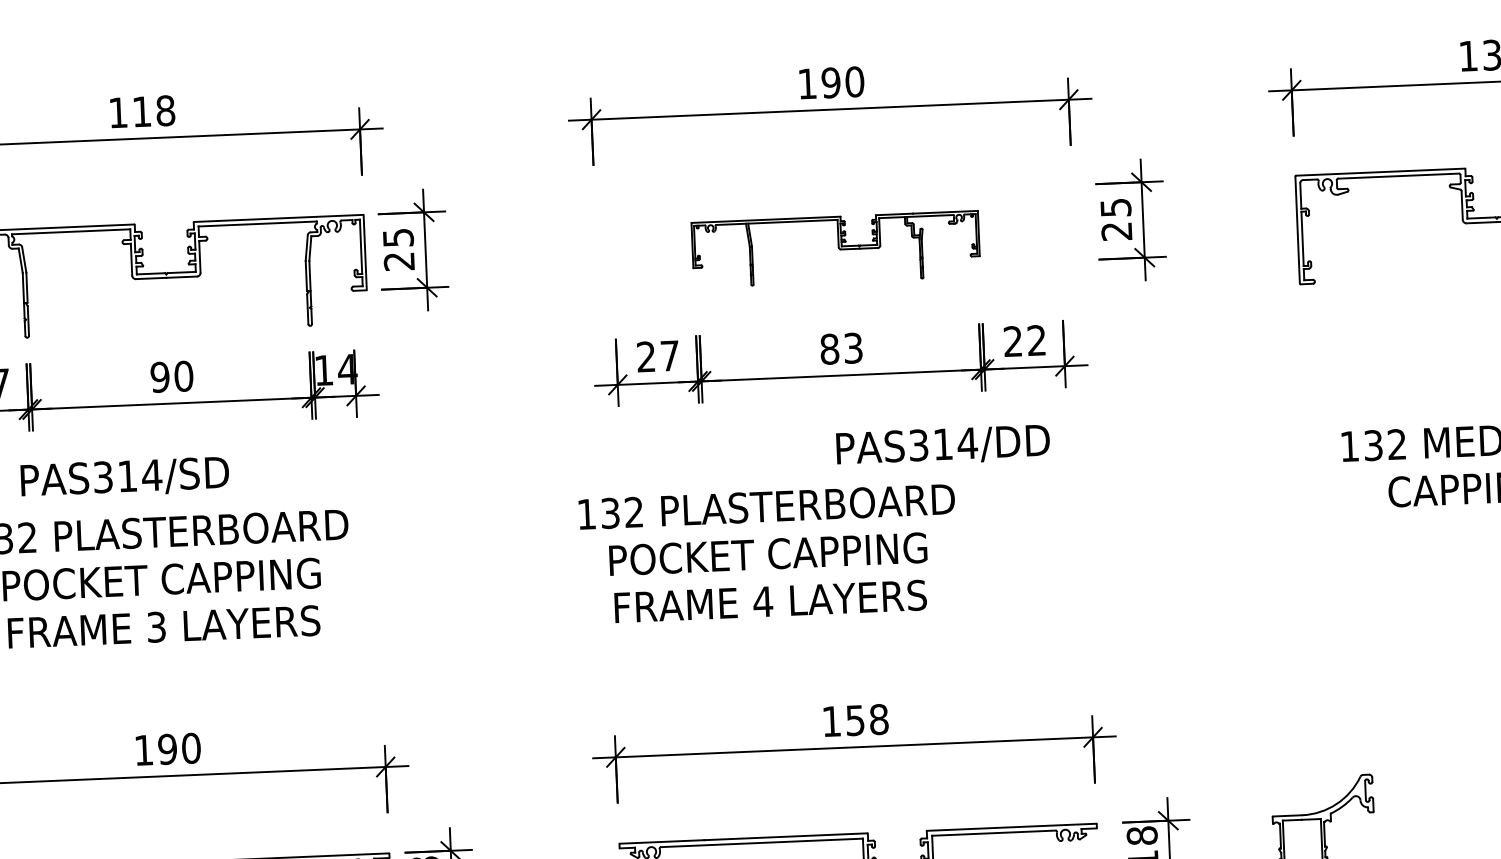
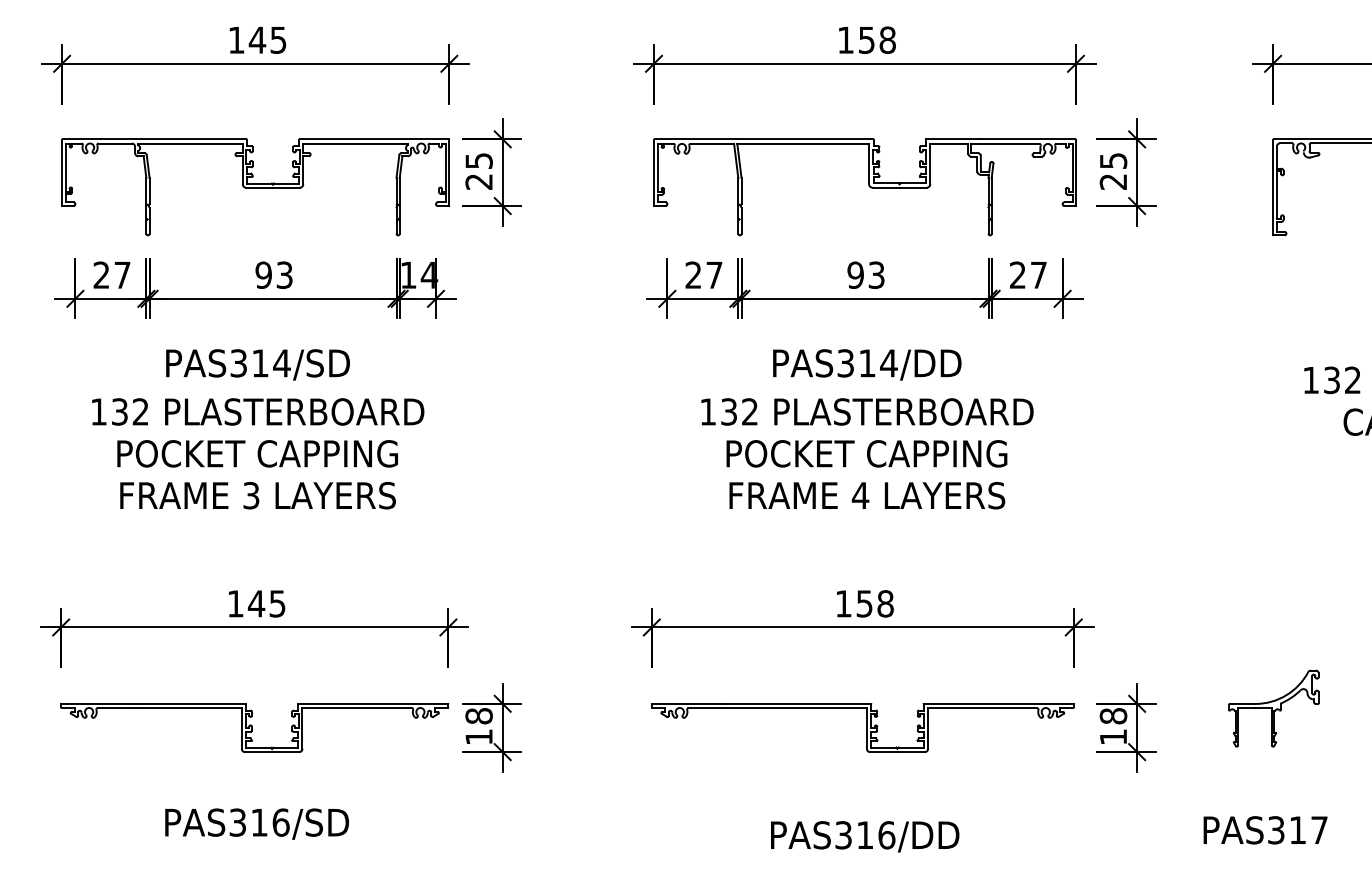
text: (843, 81) -> (877, 39), 190 -> 158
text: (153, 110) -> (267, 39), 118 -> 145
part: (835, 249) -> (864, 187), size x1.67
text: (1036, 339) -> (1038, 274), 22 -> 27
text: (829, 348) -> (855, 274), 83 -> 93
text: (183, 375) -> (284, 274), 90 -> 93
text: (943, 445) -> (867, 364), moved
text: (124, 477) -> (257, 364), moved
text: (768, 553) -> (867, 453), moved
text: (178, 748) -> (266, 603), 190 -> 145

